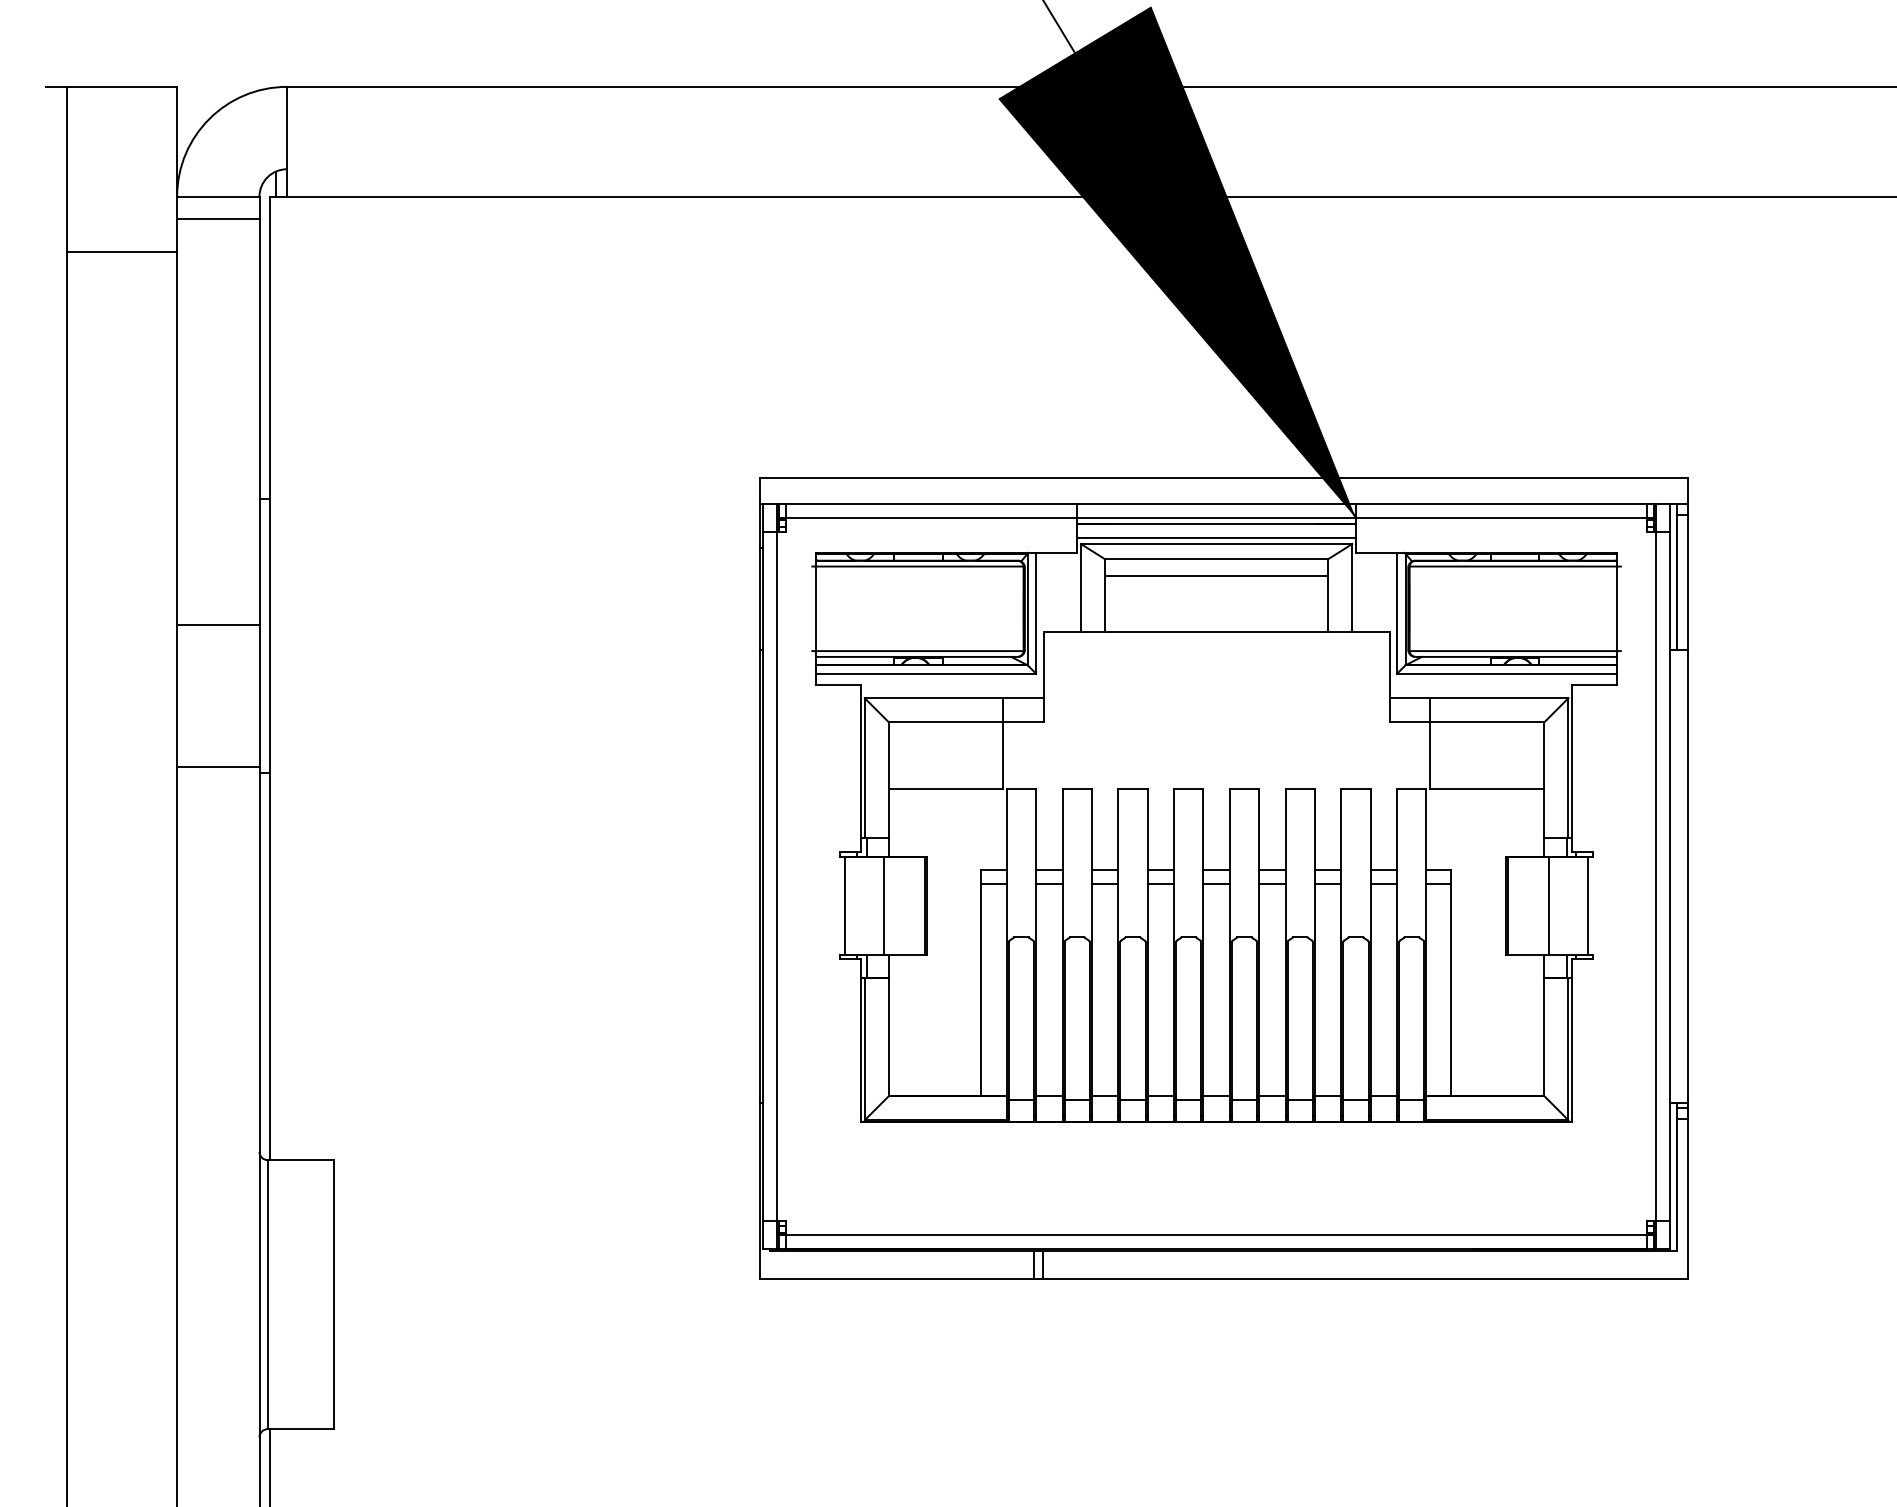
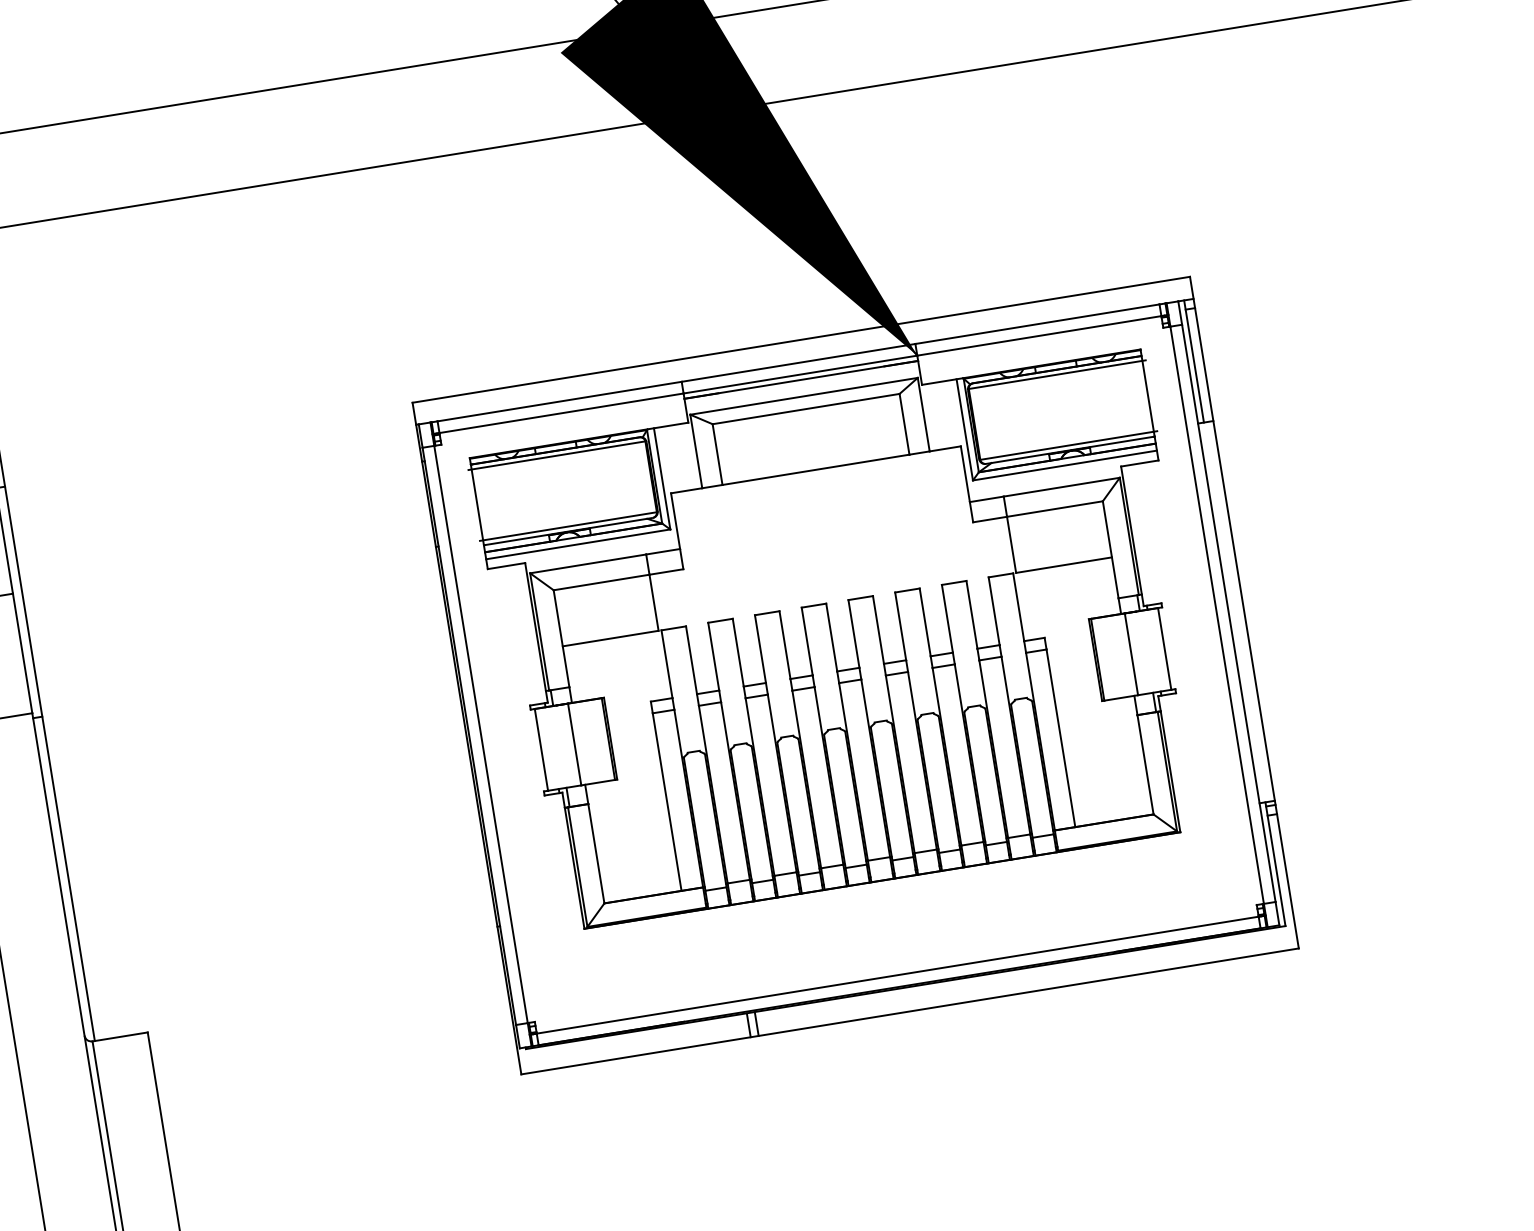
line: (1216, 538) -> (803, 391), removed
line: (1216, 575) -> (808, 422), removed

